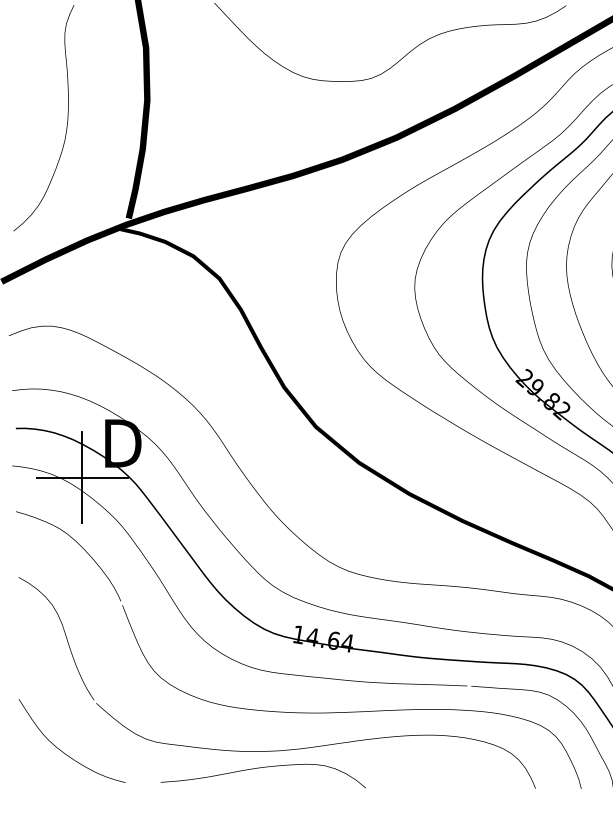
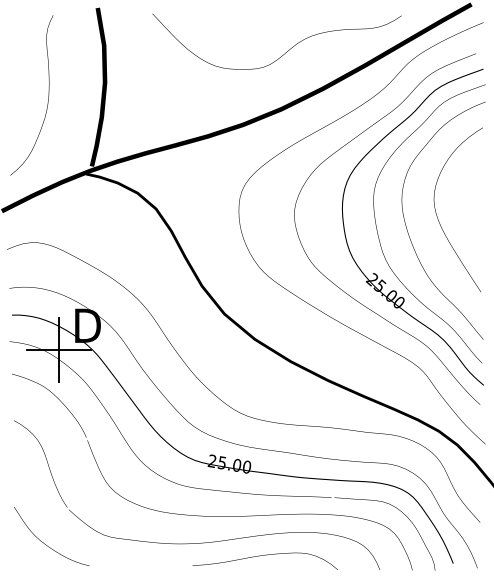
text: (547, 399) -> (388, 294), 29.82 -> 25.00
text: (323, 637) -> (229, 463), 14.64 -> 25.00
curve: (262, 767) -> (264, 555), moved

